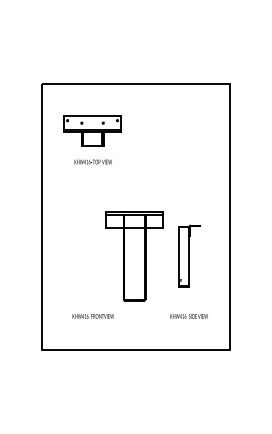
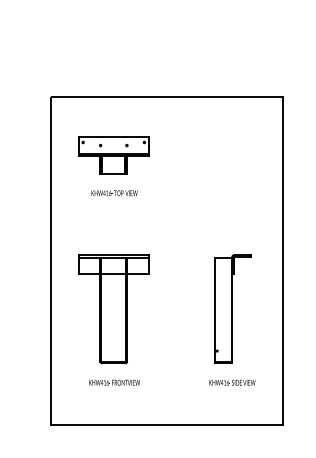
part: (134, 256) -> (113, 309), moved
part: (189, 256) -> (232, 309), size x1.43

